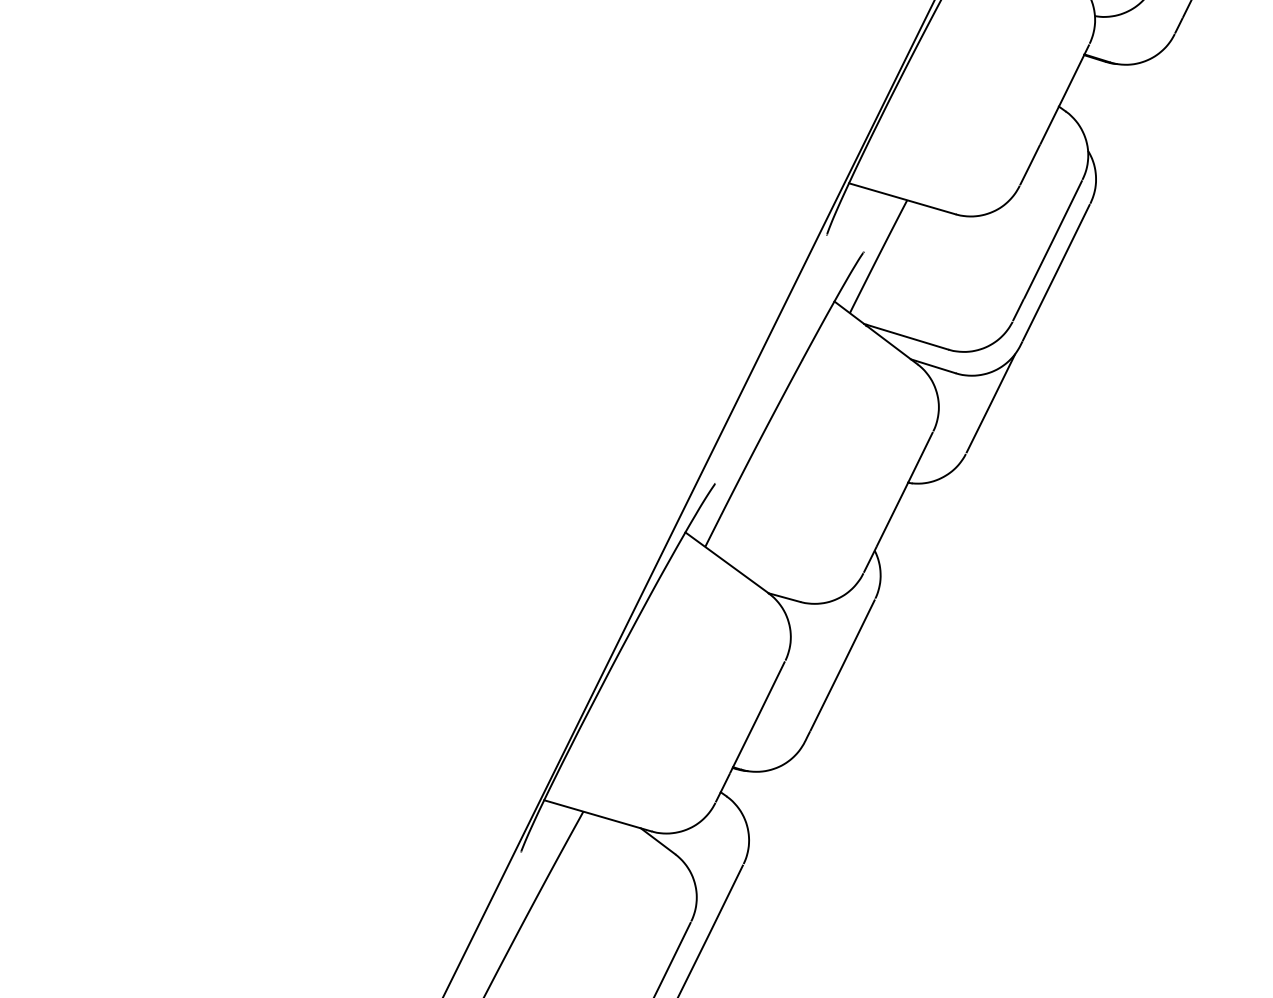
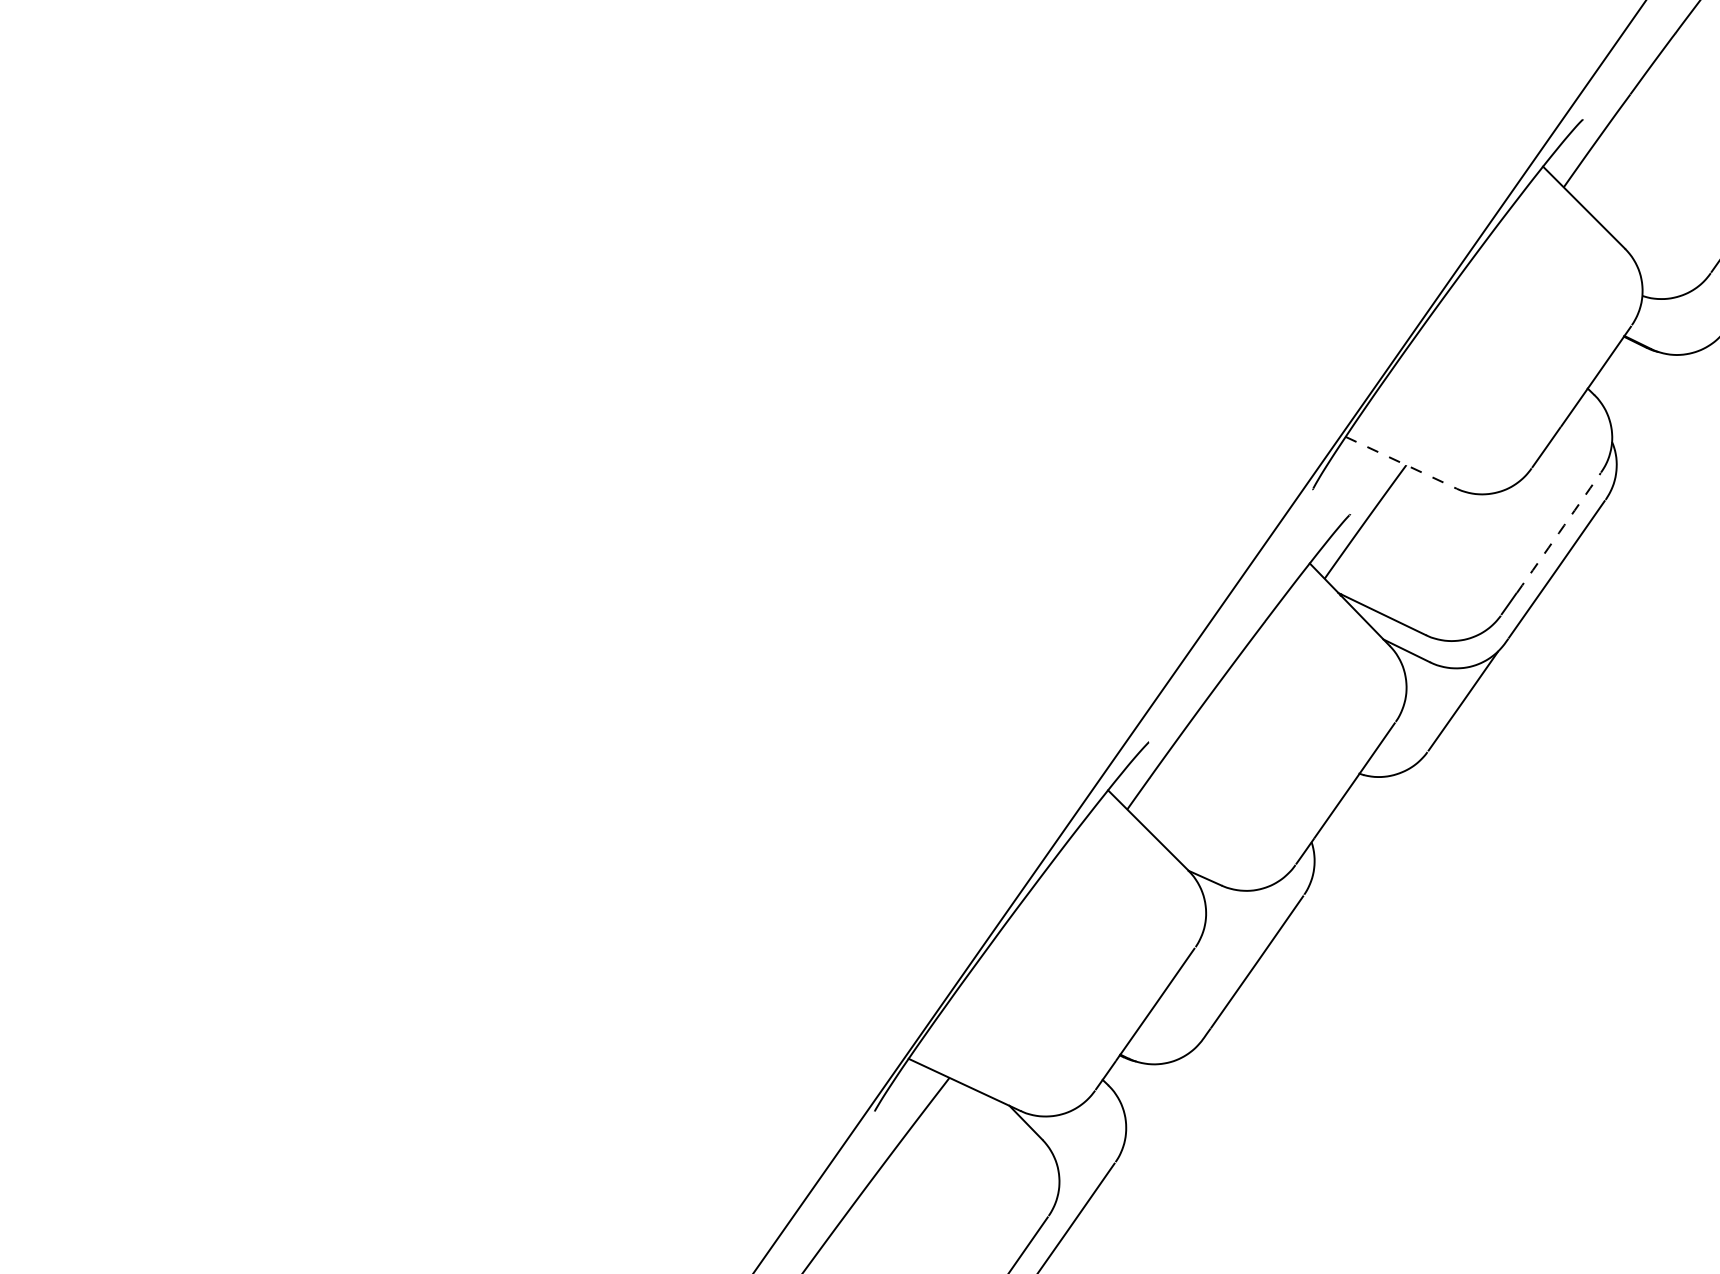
line: (902, 199) -> (1401, 463), solid -> dashed
arc: (1052, 239) -> (1558, 532), solid -> dashed

